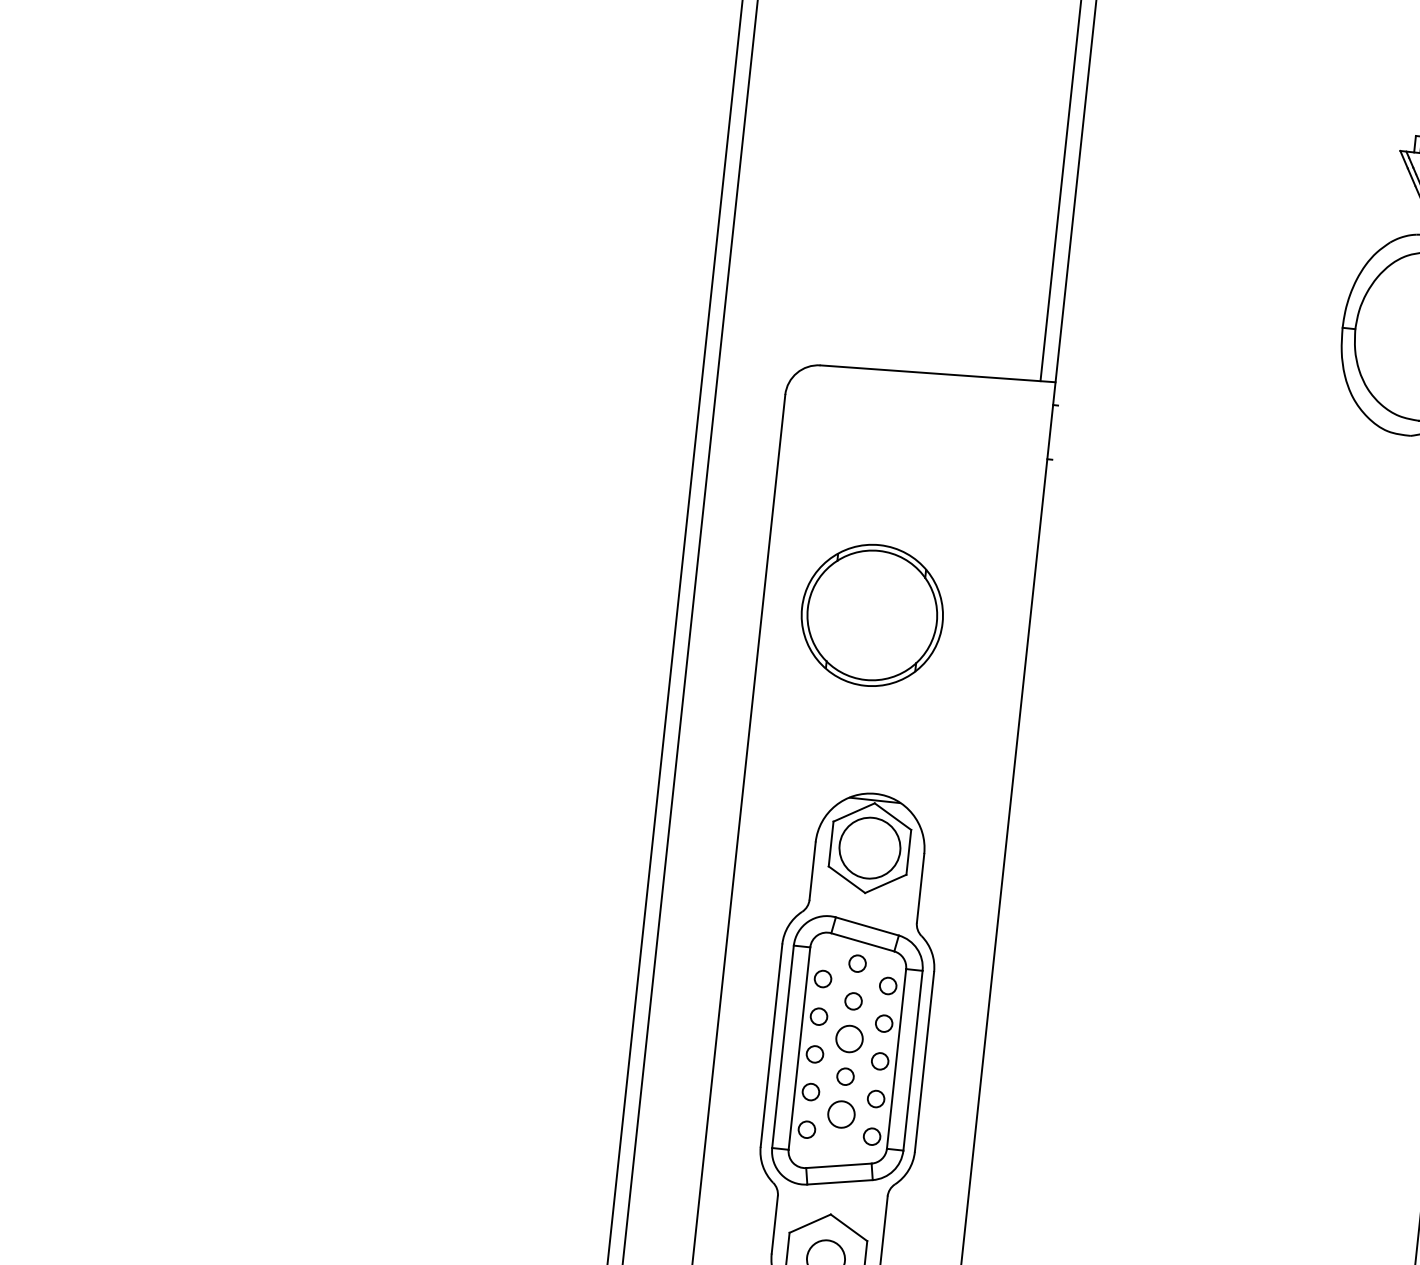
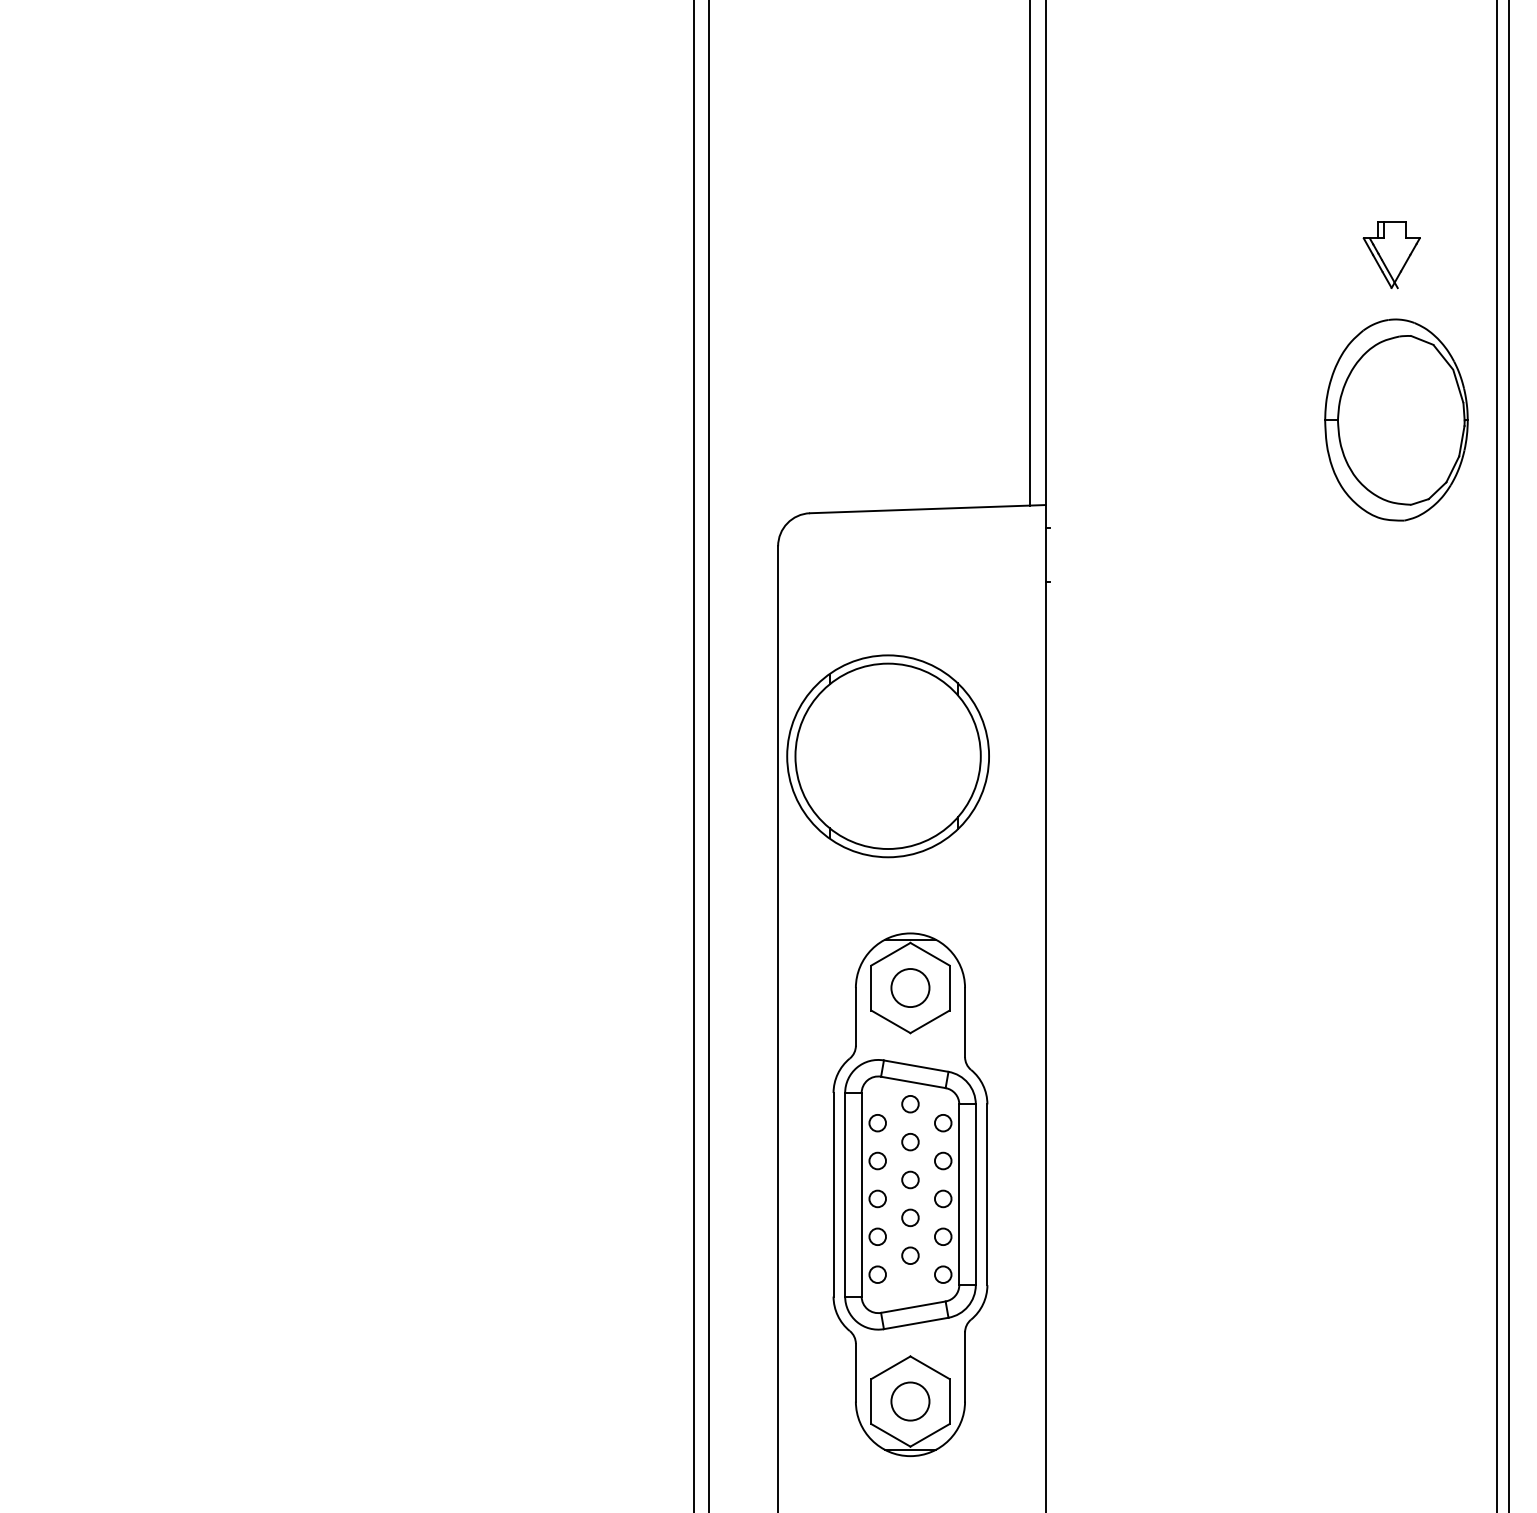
part: (871, 615) -> (887, 756), size x1.43
circle: (869, 848) -> (910, 988), size x0.62
circle: (849, 1038) -> (910, 1179), size x0.62
circle: (841, 1114) -> (910, 1255), size x0.62

